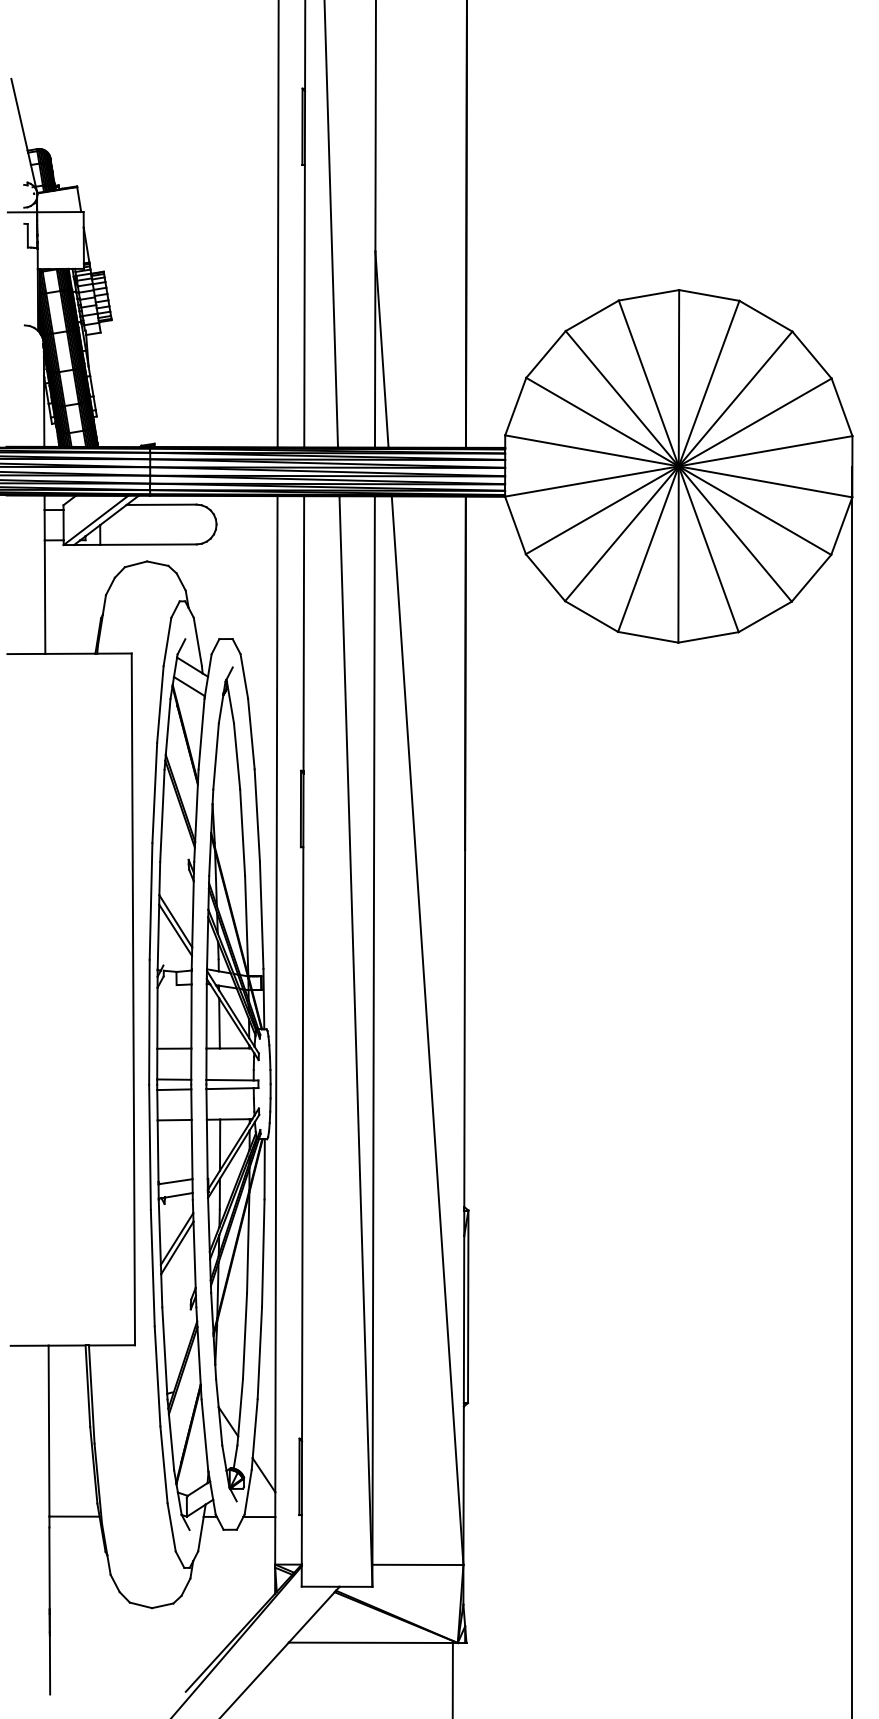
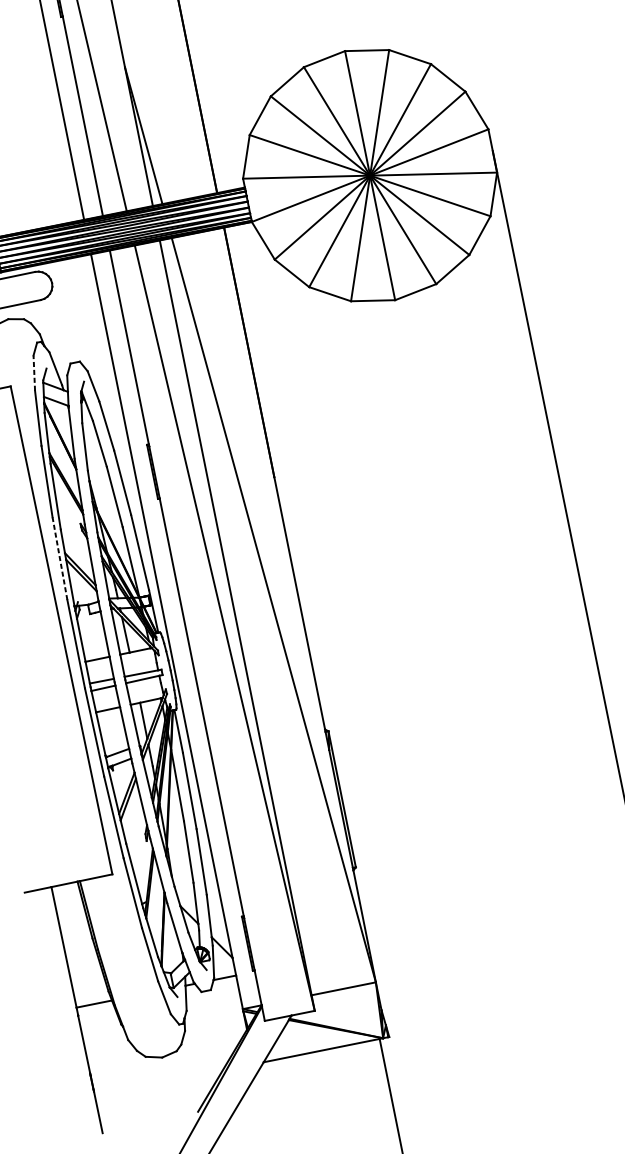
line: (167, 641) -> (34, 372), solid -> dashed
line: (151, 900) -> (60, 557), solid -> dashed

